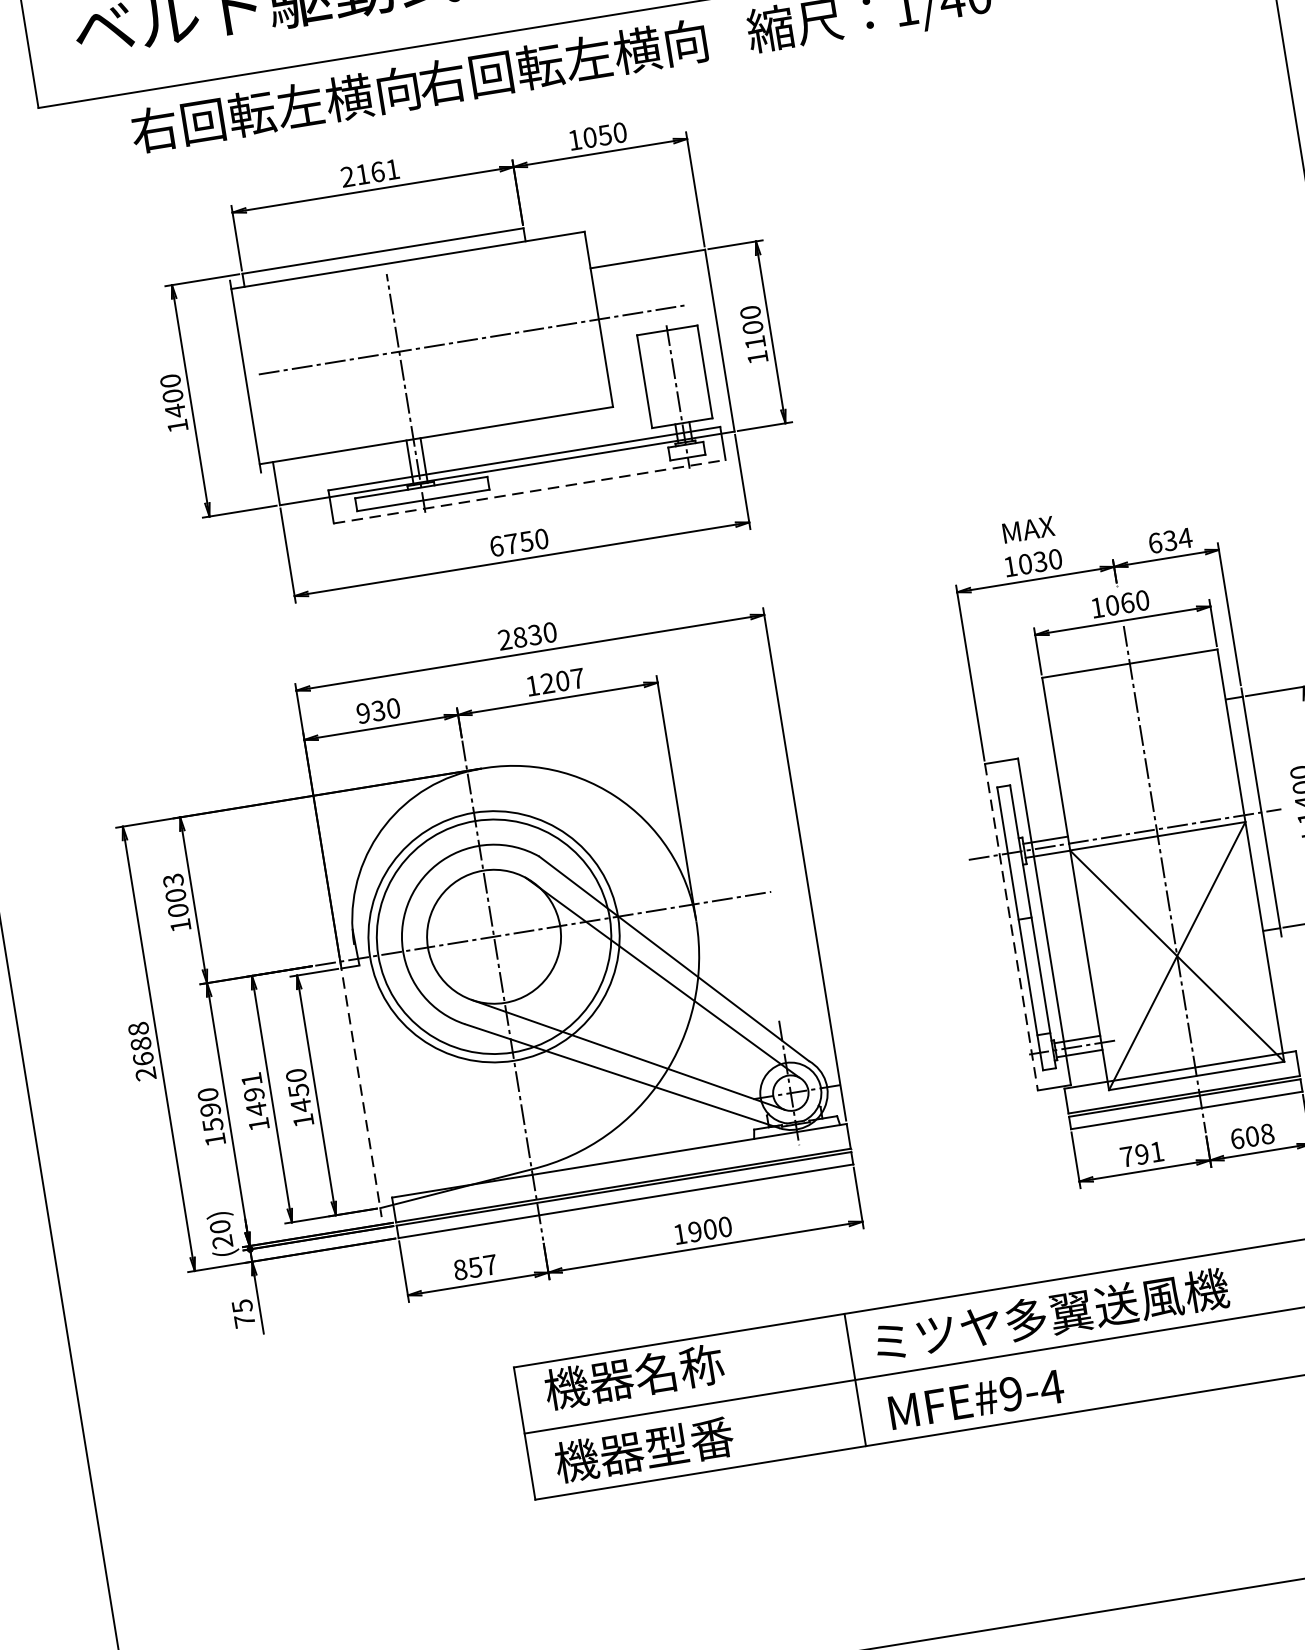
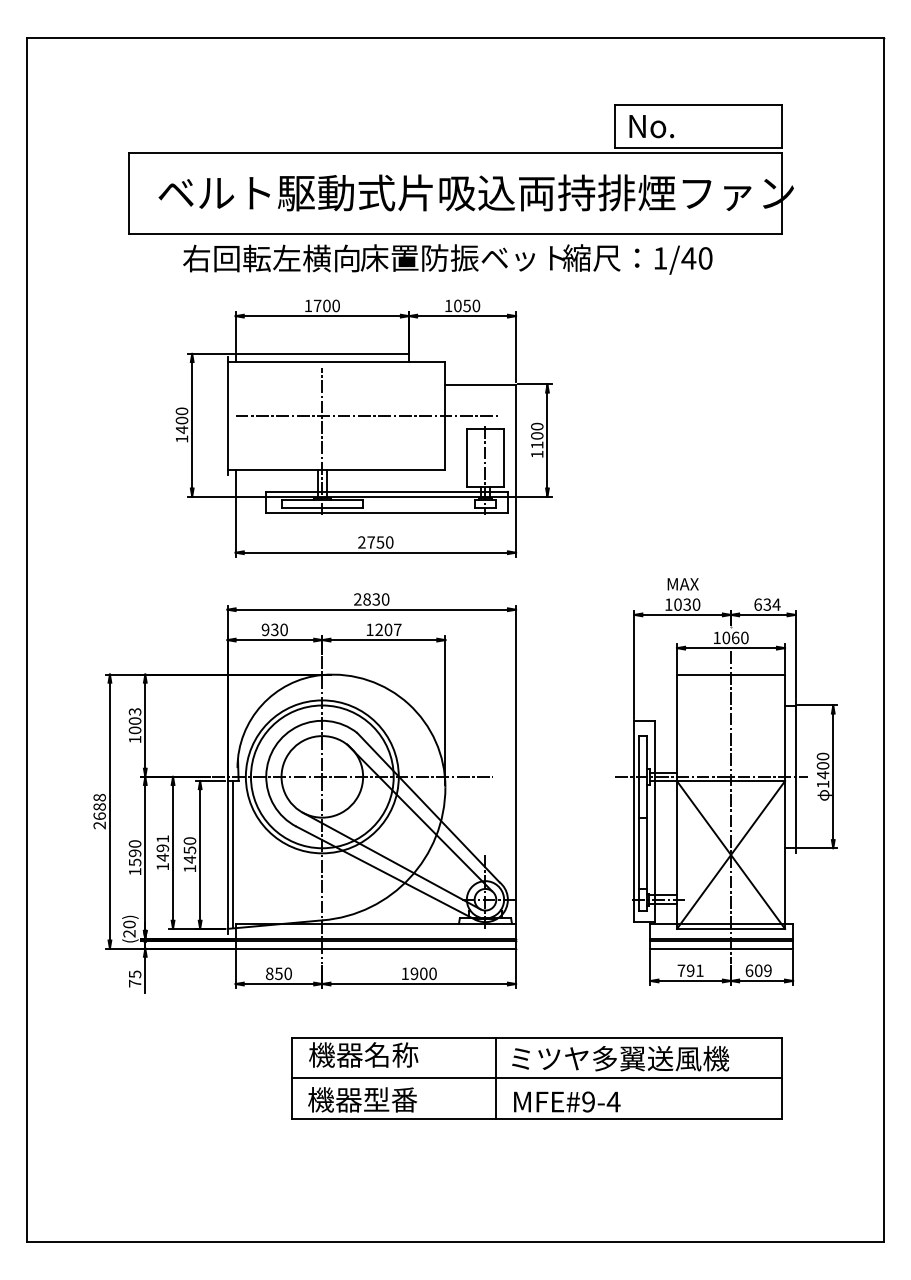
text: (584, 57) -> (462, 257), 右回転左横向 -> 床置防振ベット
text: (368, 172) -> (321, 305), 2161 -> 1700
line: (530, 491) -> (387, 512), dashed -> solid
text: (496, 546) -> (361, 542), 6750 -> 2750
line: (1011, 927) -> (634, 821), dashed -> solid
line: (368, 1086) -> (232, 854), added
line: (360, 1089) -> (227, 855), dashed -> solid
text: (1266, 1133) -> (767, 970), 608 -> 609
text: (489, 1264) -> (287, 973), 857 -> 850

